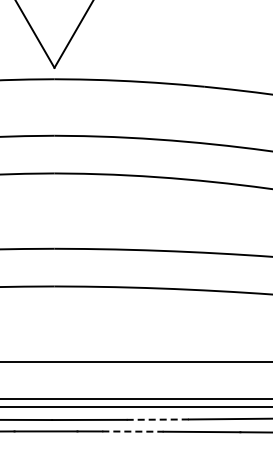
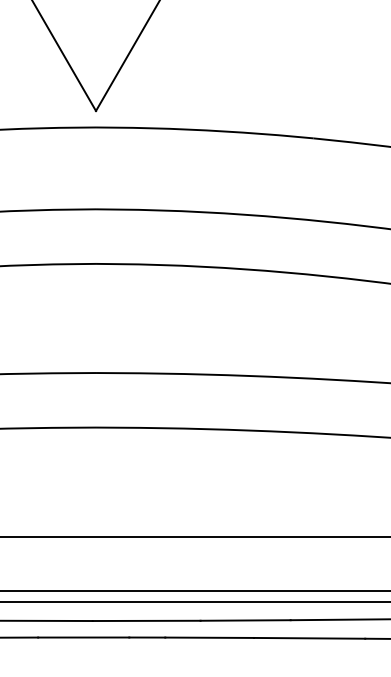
line: (158, 419) -> (246, 620), dashed -> solid
line: (132, 431) -> (208, 637), dashed -> solid

